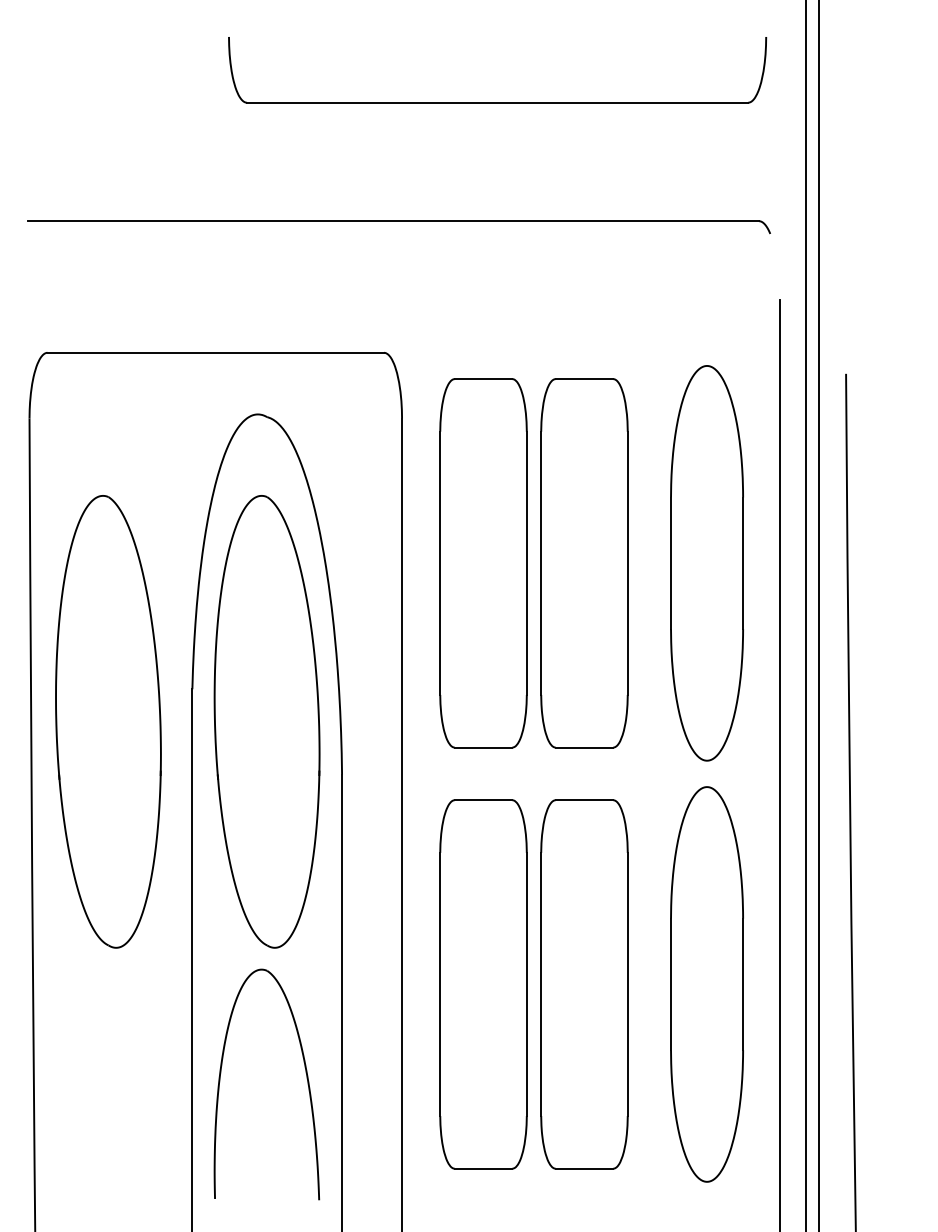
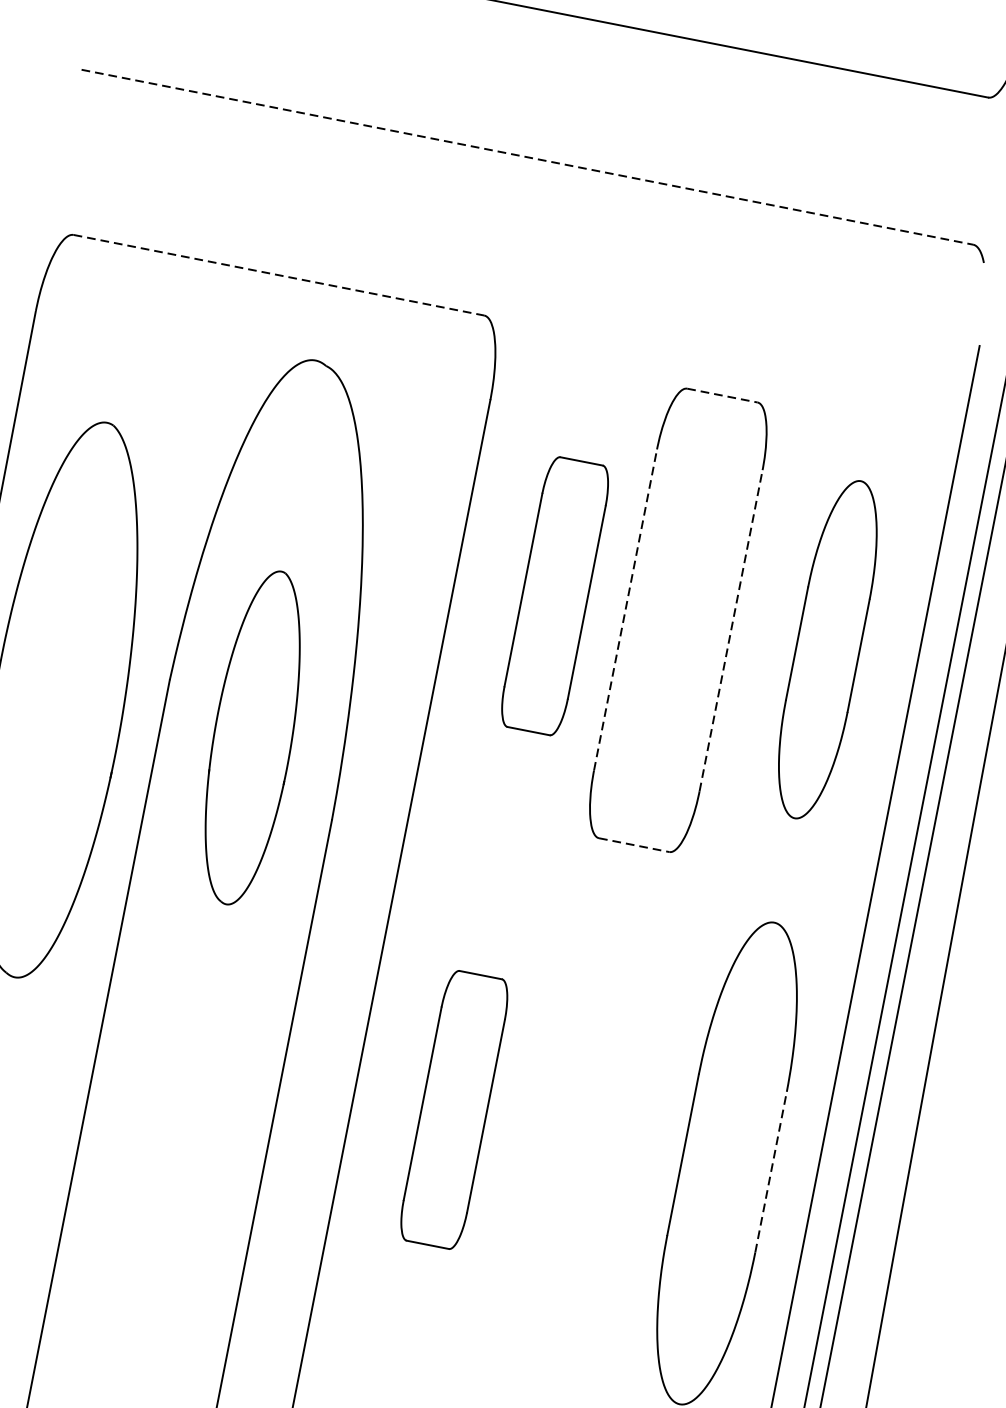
line: (394, 221) -> (528, 157), solid -> dashed
line: (216, 352) -> (279, 275), solid -> dashed
line: (584, 379) -> (722, 396), solid -> dashed
part: (483, 563) -> (555, 596), size x0.6
line: (541, 563) -> (625, 610), solid -> dashed
line: (627, 563) -> (730, 630), solid -> dashed
part: (706, 563) -> (827, 649), size x0.7
part: (266, 721) -> (252, 737), size x0.6
line: (584, 747) -> (634, 845), solid -> dashed
part: (483, 984) -> (454, 1110), size x0.6
part: (584, 984) -> (577, 1134), removed
line: (743, 984) -> (771, 1172), solid -> dashed
part: (306, 1078) -> (215, 1182), removed

